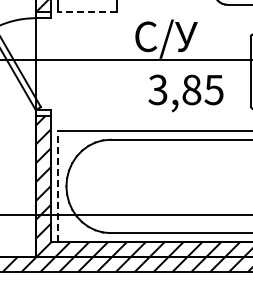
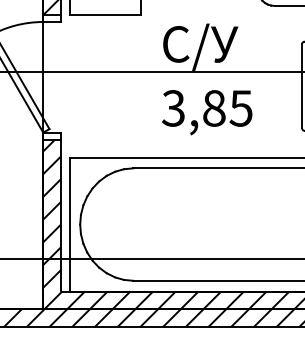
line: (87, 12) -> (105, 15), dashed -> solid
text: (185, 93) -> (206, 112), moved
line: (58, 186) -> (70, 224), dashed -> solid

